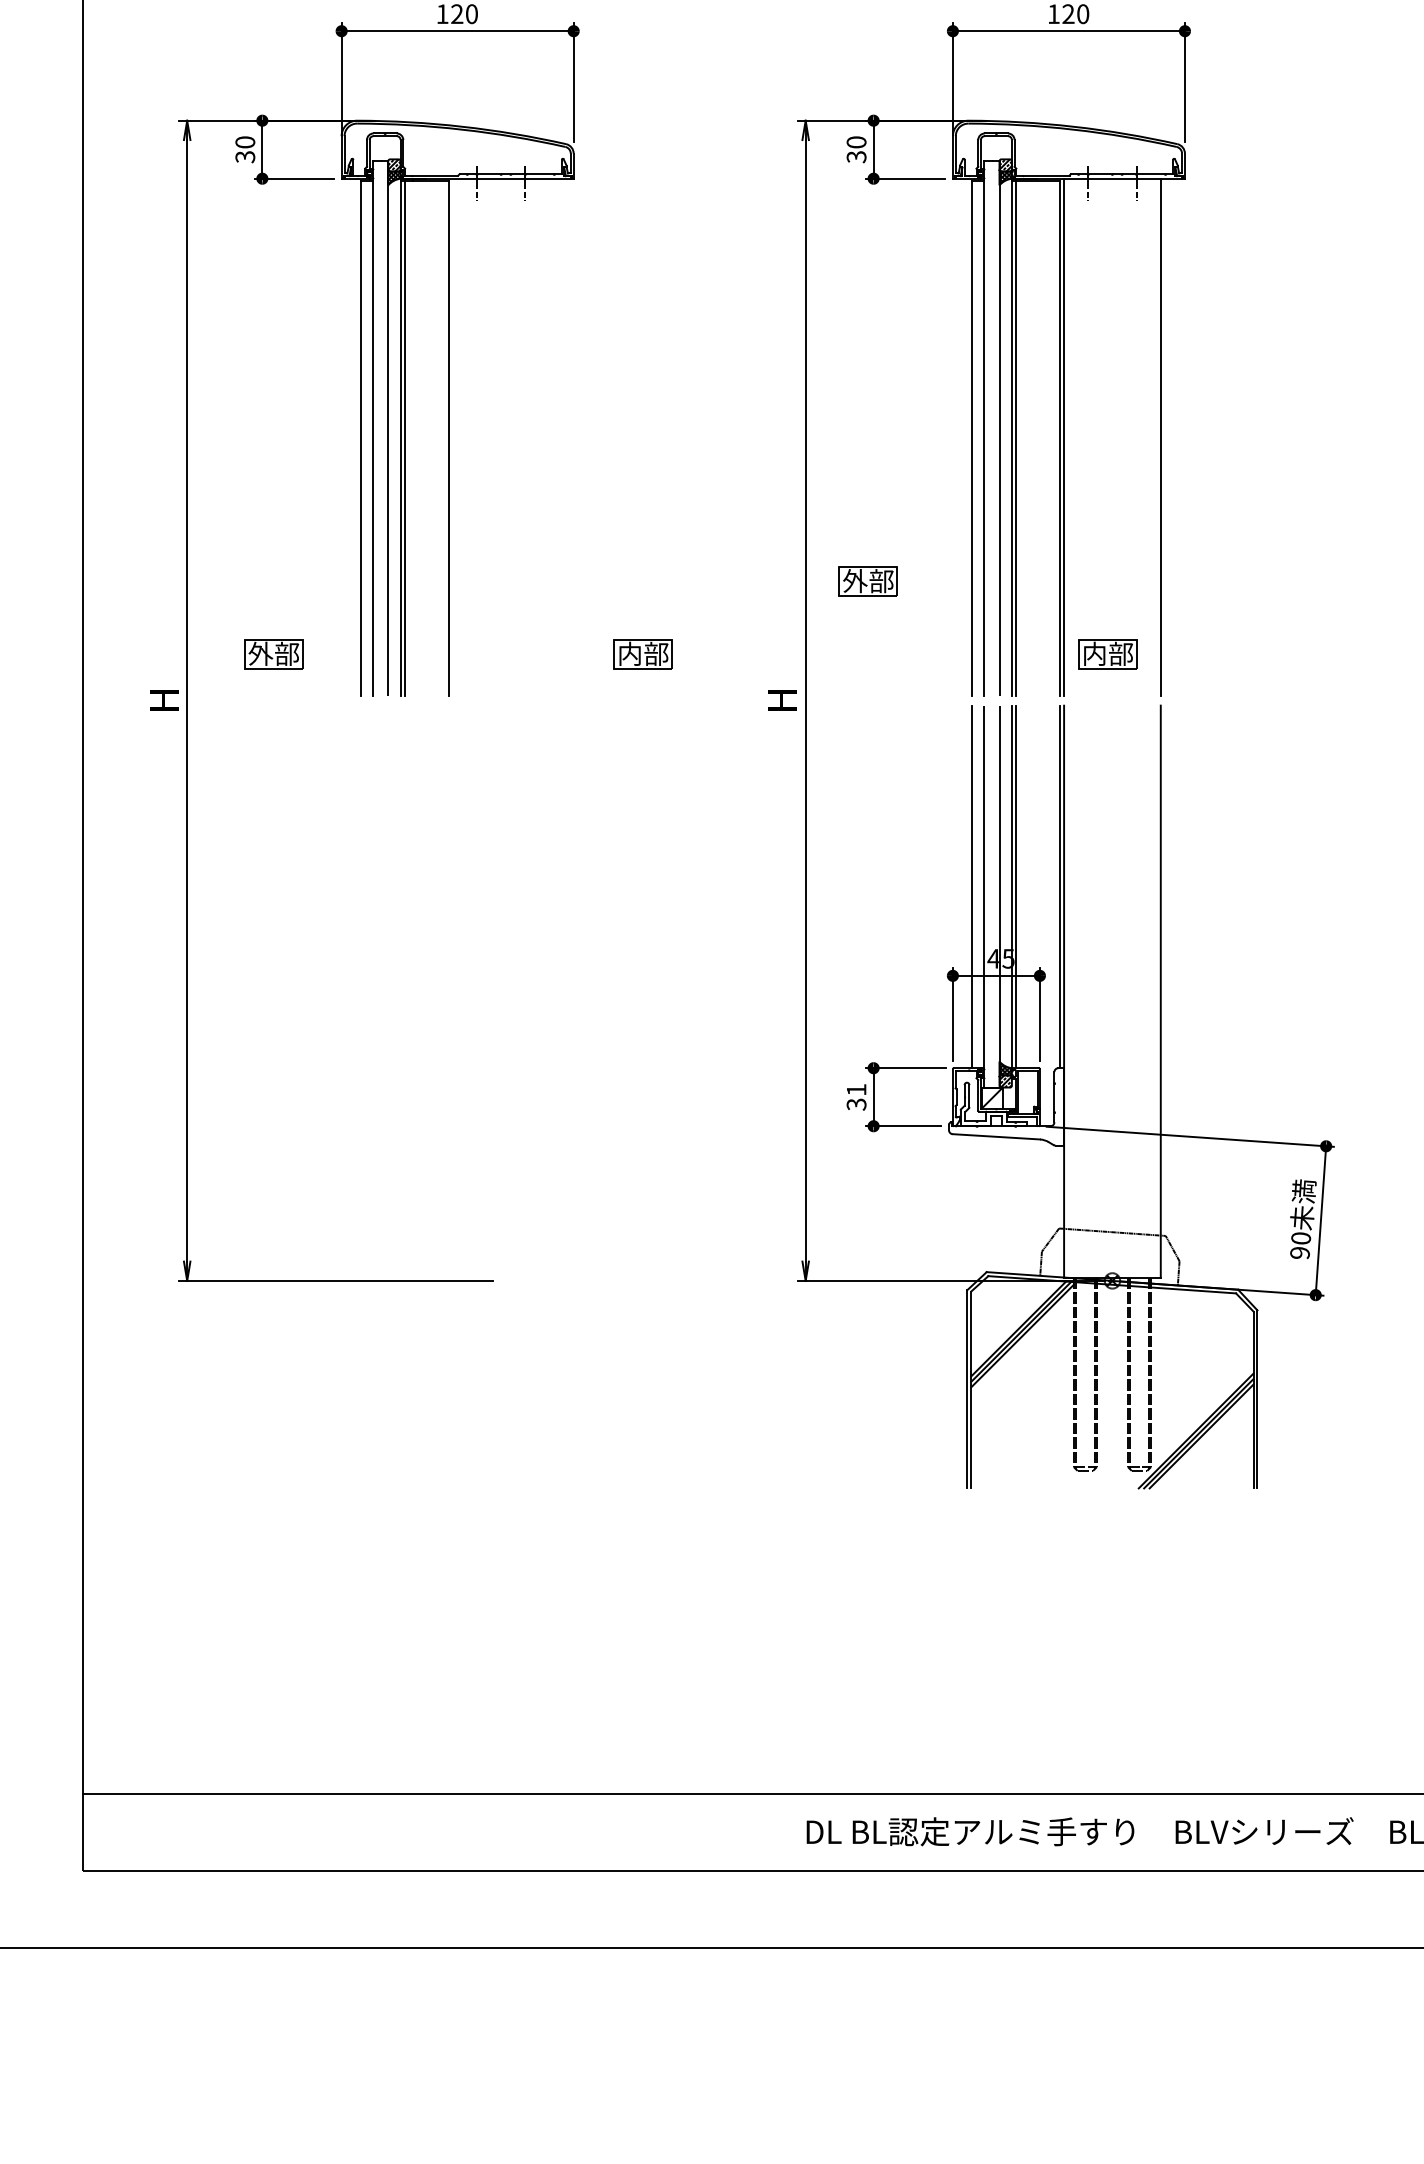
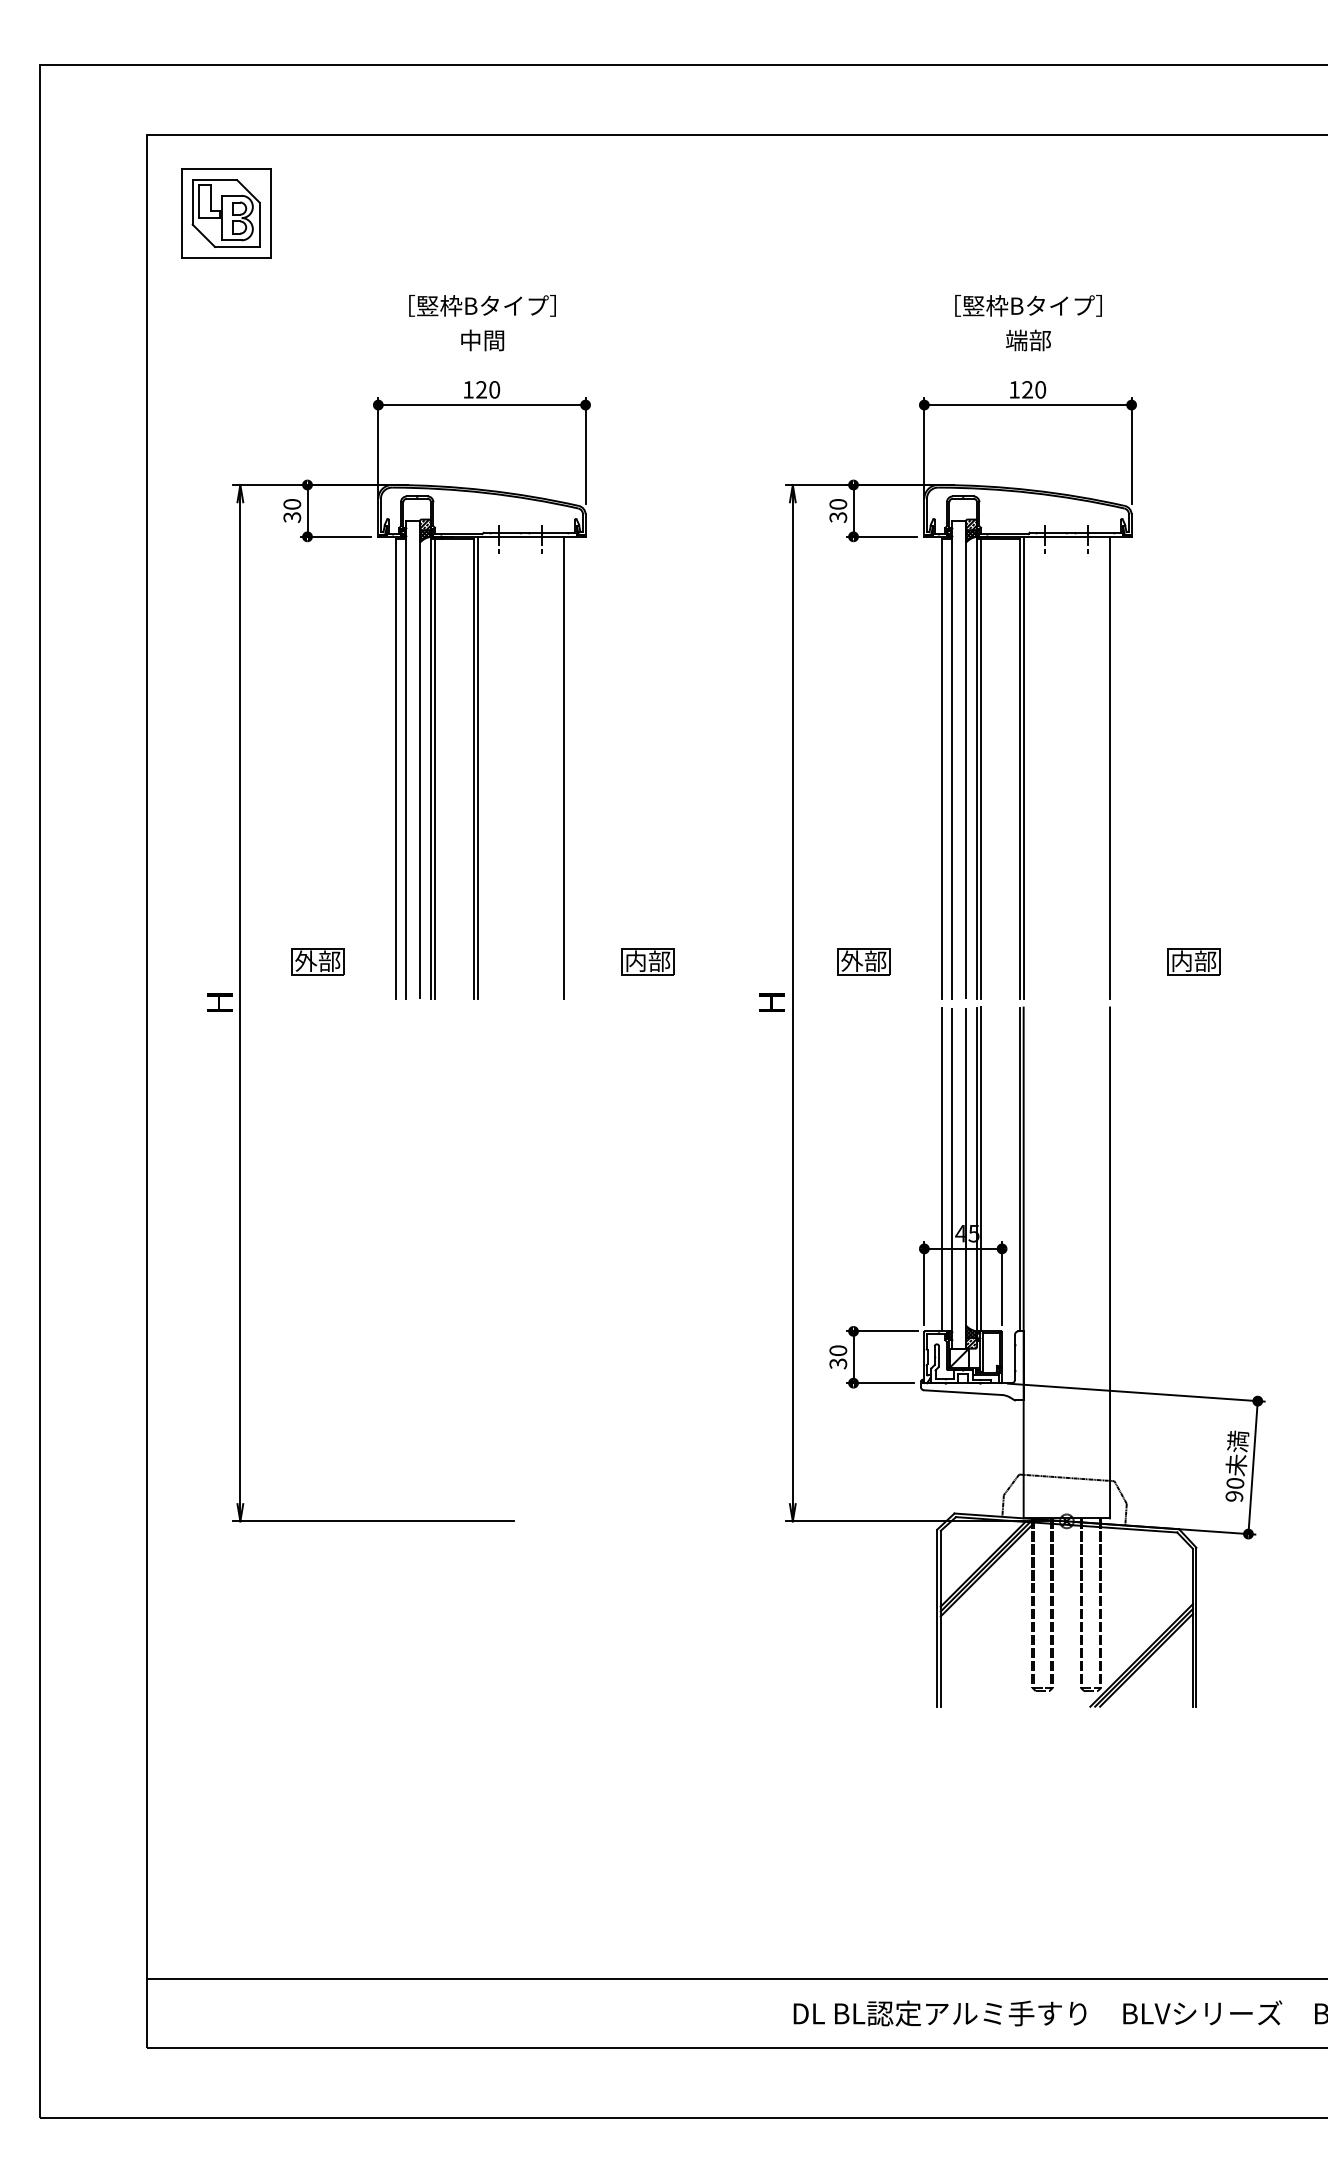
line: (452, 436) -> (477, 767), added
line: (550, 436) -> (564, 767), added
part: (868, 581) -> (863, 961), moved
part: (1107, 654) -> (1193, 961), moved
text: (856, 1089) -> (838, 1350), 31 -> 30

